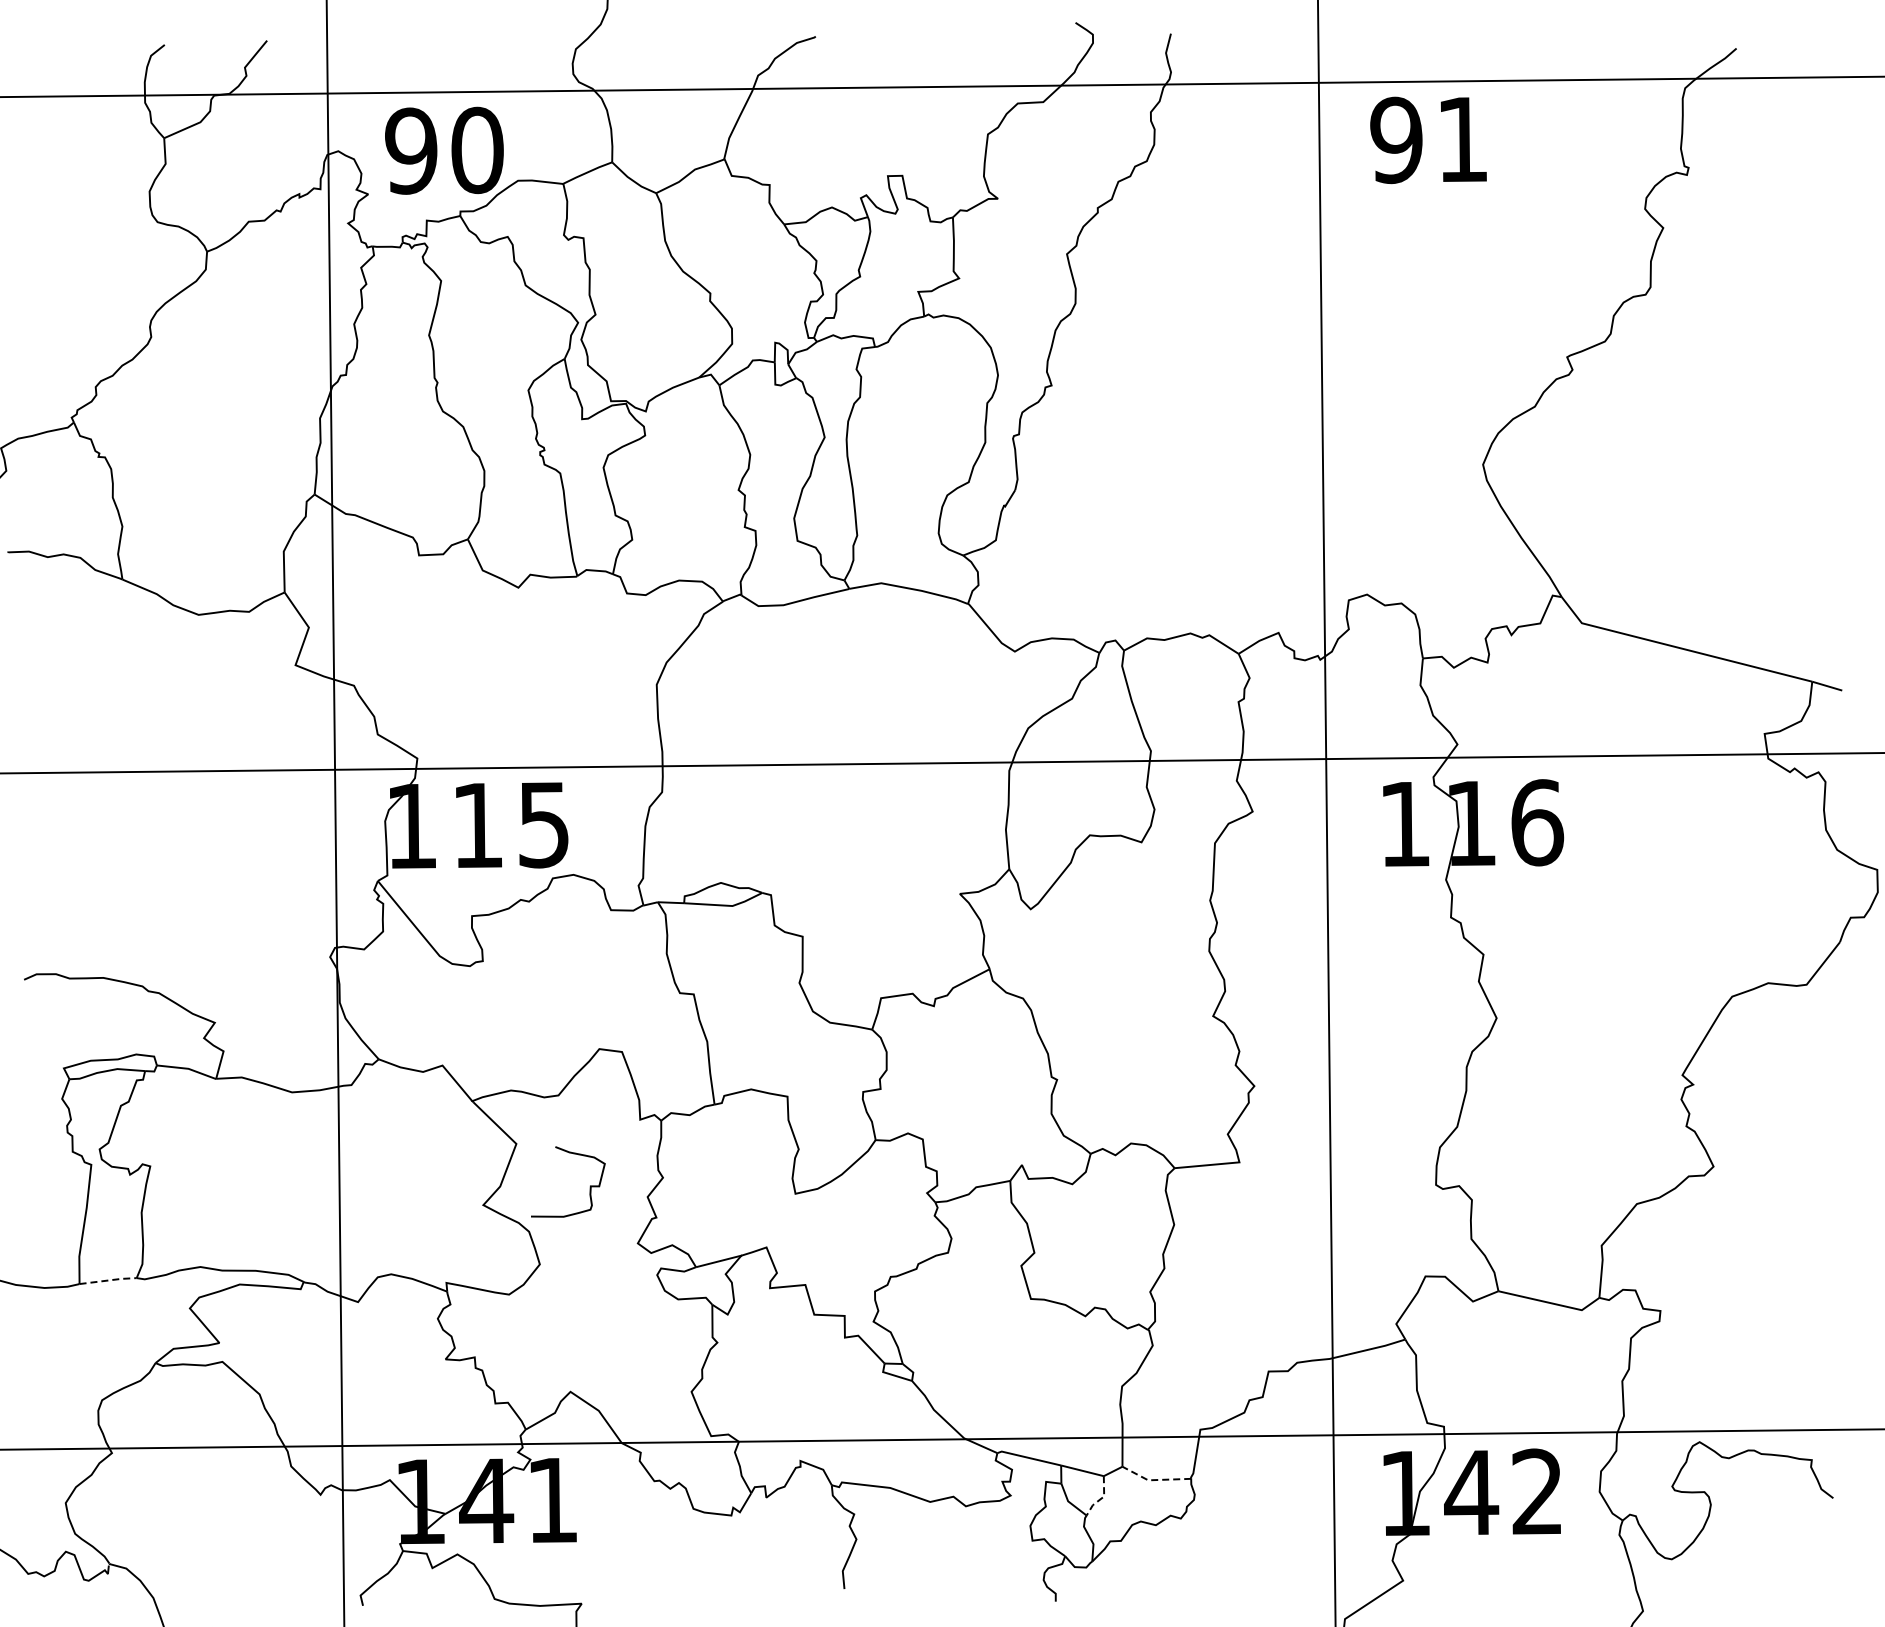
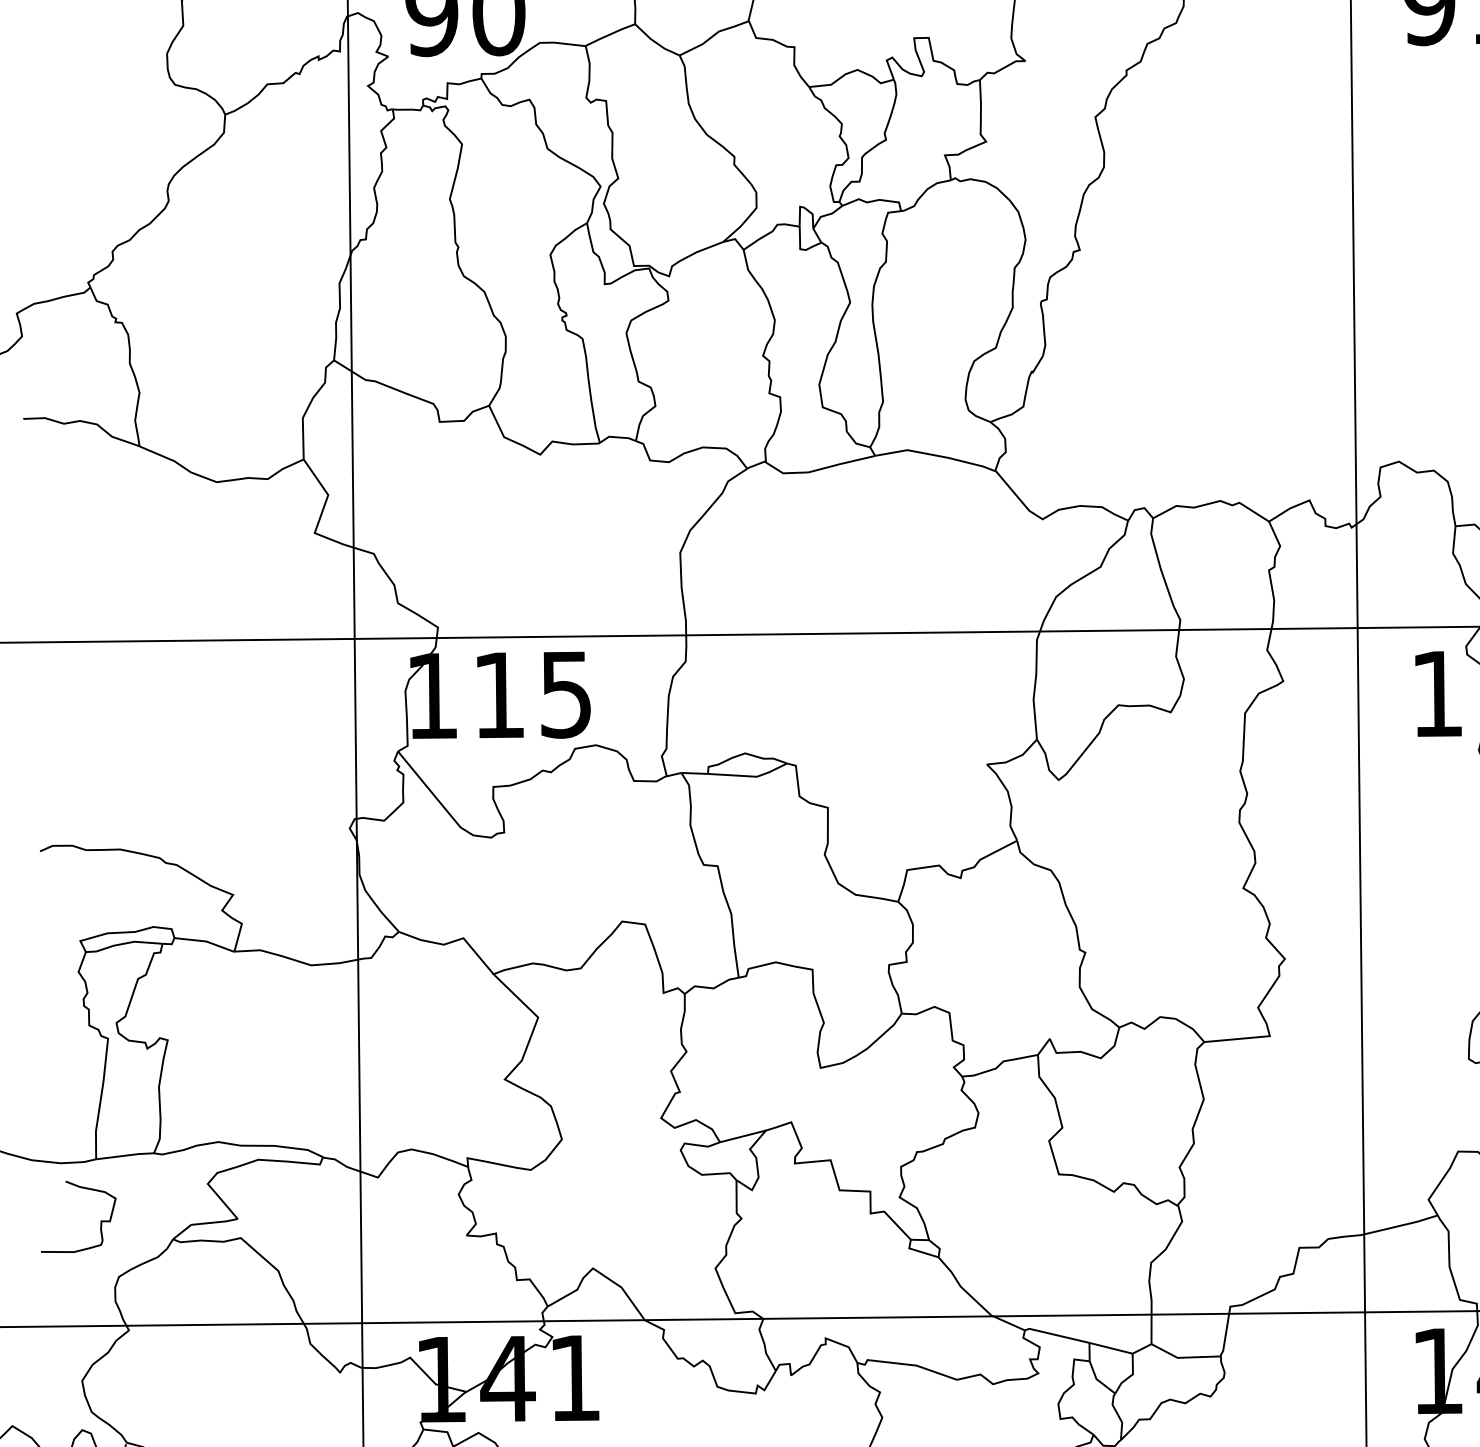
curve: (589, 1186) -> (100, 1221), moved
line: (108, 1280) -> (125, 1155), dashed -> solid
line: (1154, 1480) -> (1183, 1358), dashed -> solid
line: (1101, 1498) -> (1130, 1376), dashed -> solid

